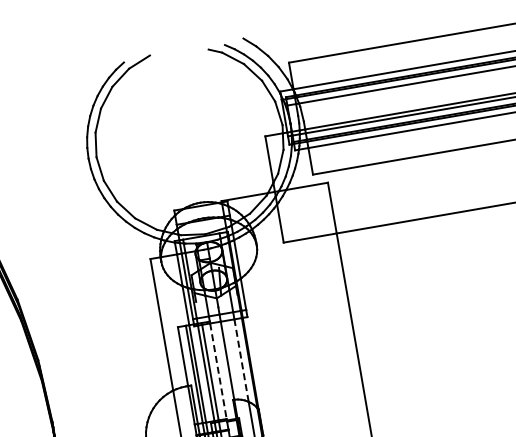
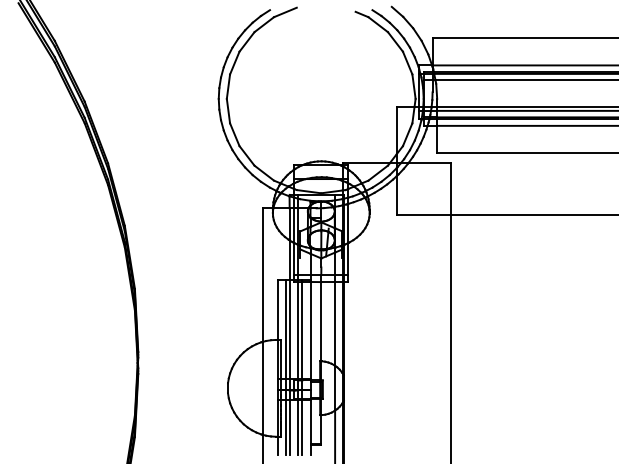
line: (241, 360) -> (335, 323), dashed -> solid
line: (218, 371) -> (310, 330), dashed -> solid

